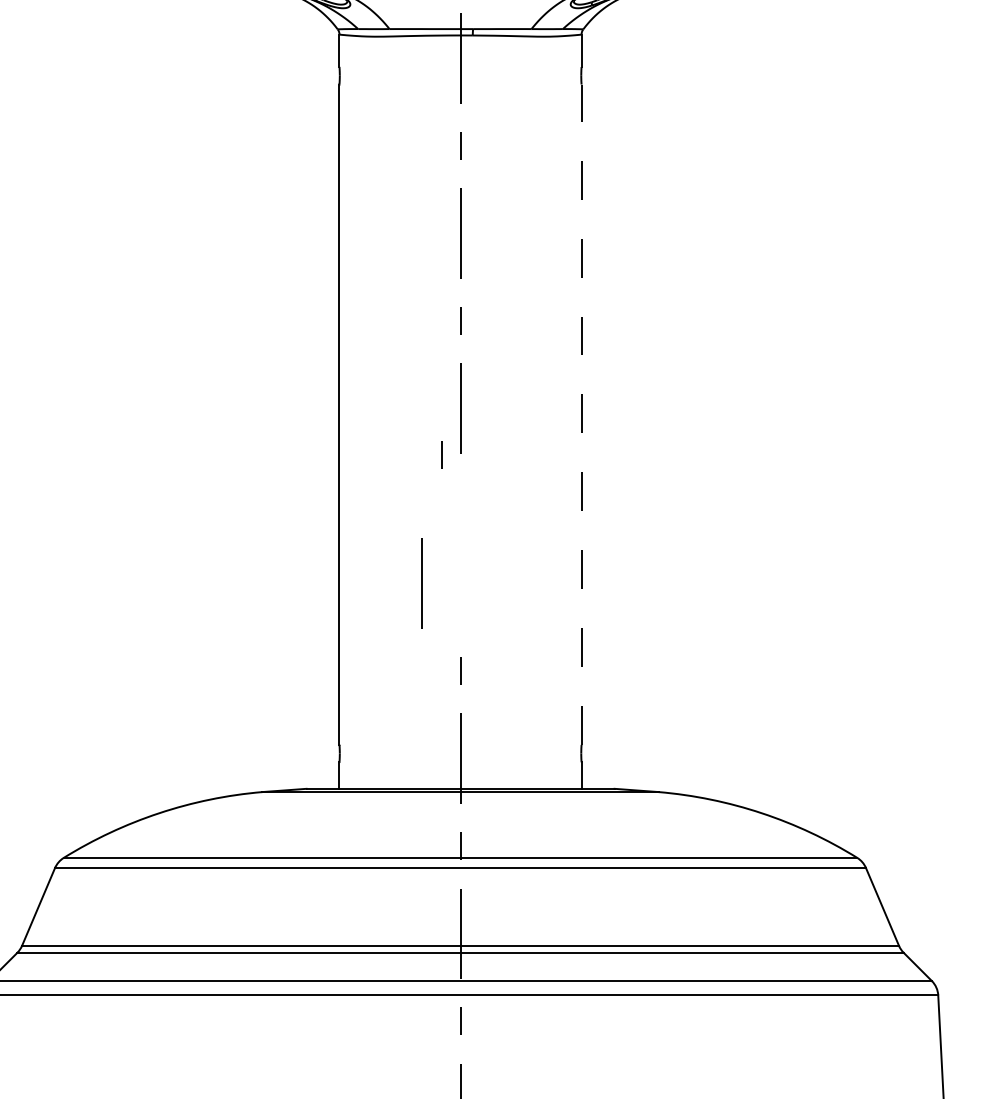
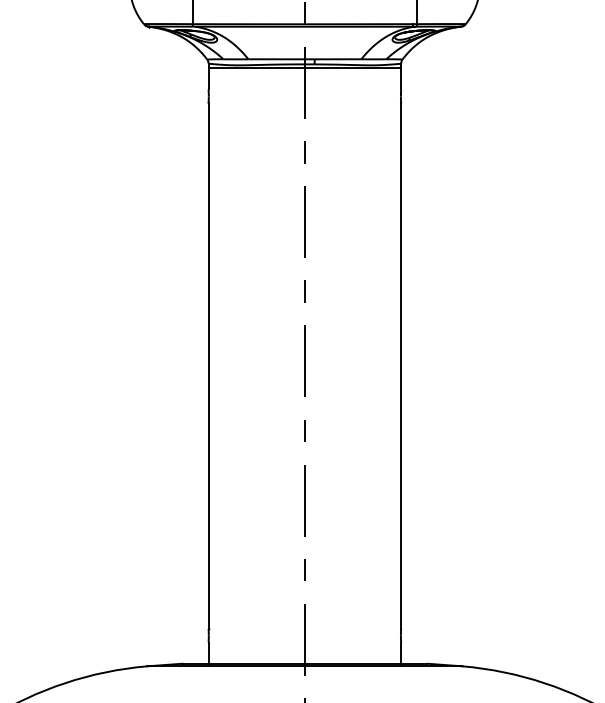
line: (460, 40) -> (304, 68), added
line: (581, 414) -> (401, 365), dashed -> solid
line: (441, 454) -> (304, 430), moved
line: (421, 583) -> (304, 500), moved

